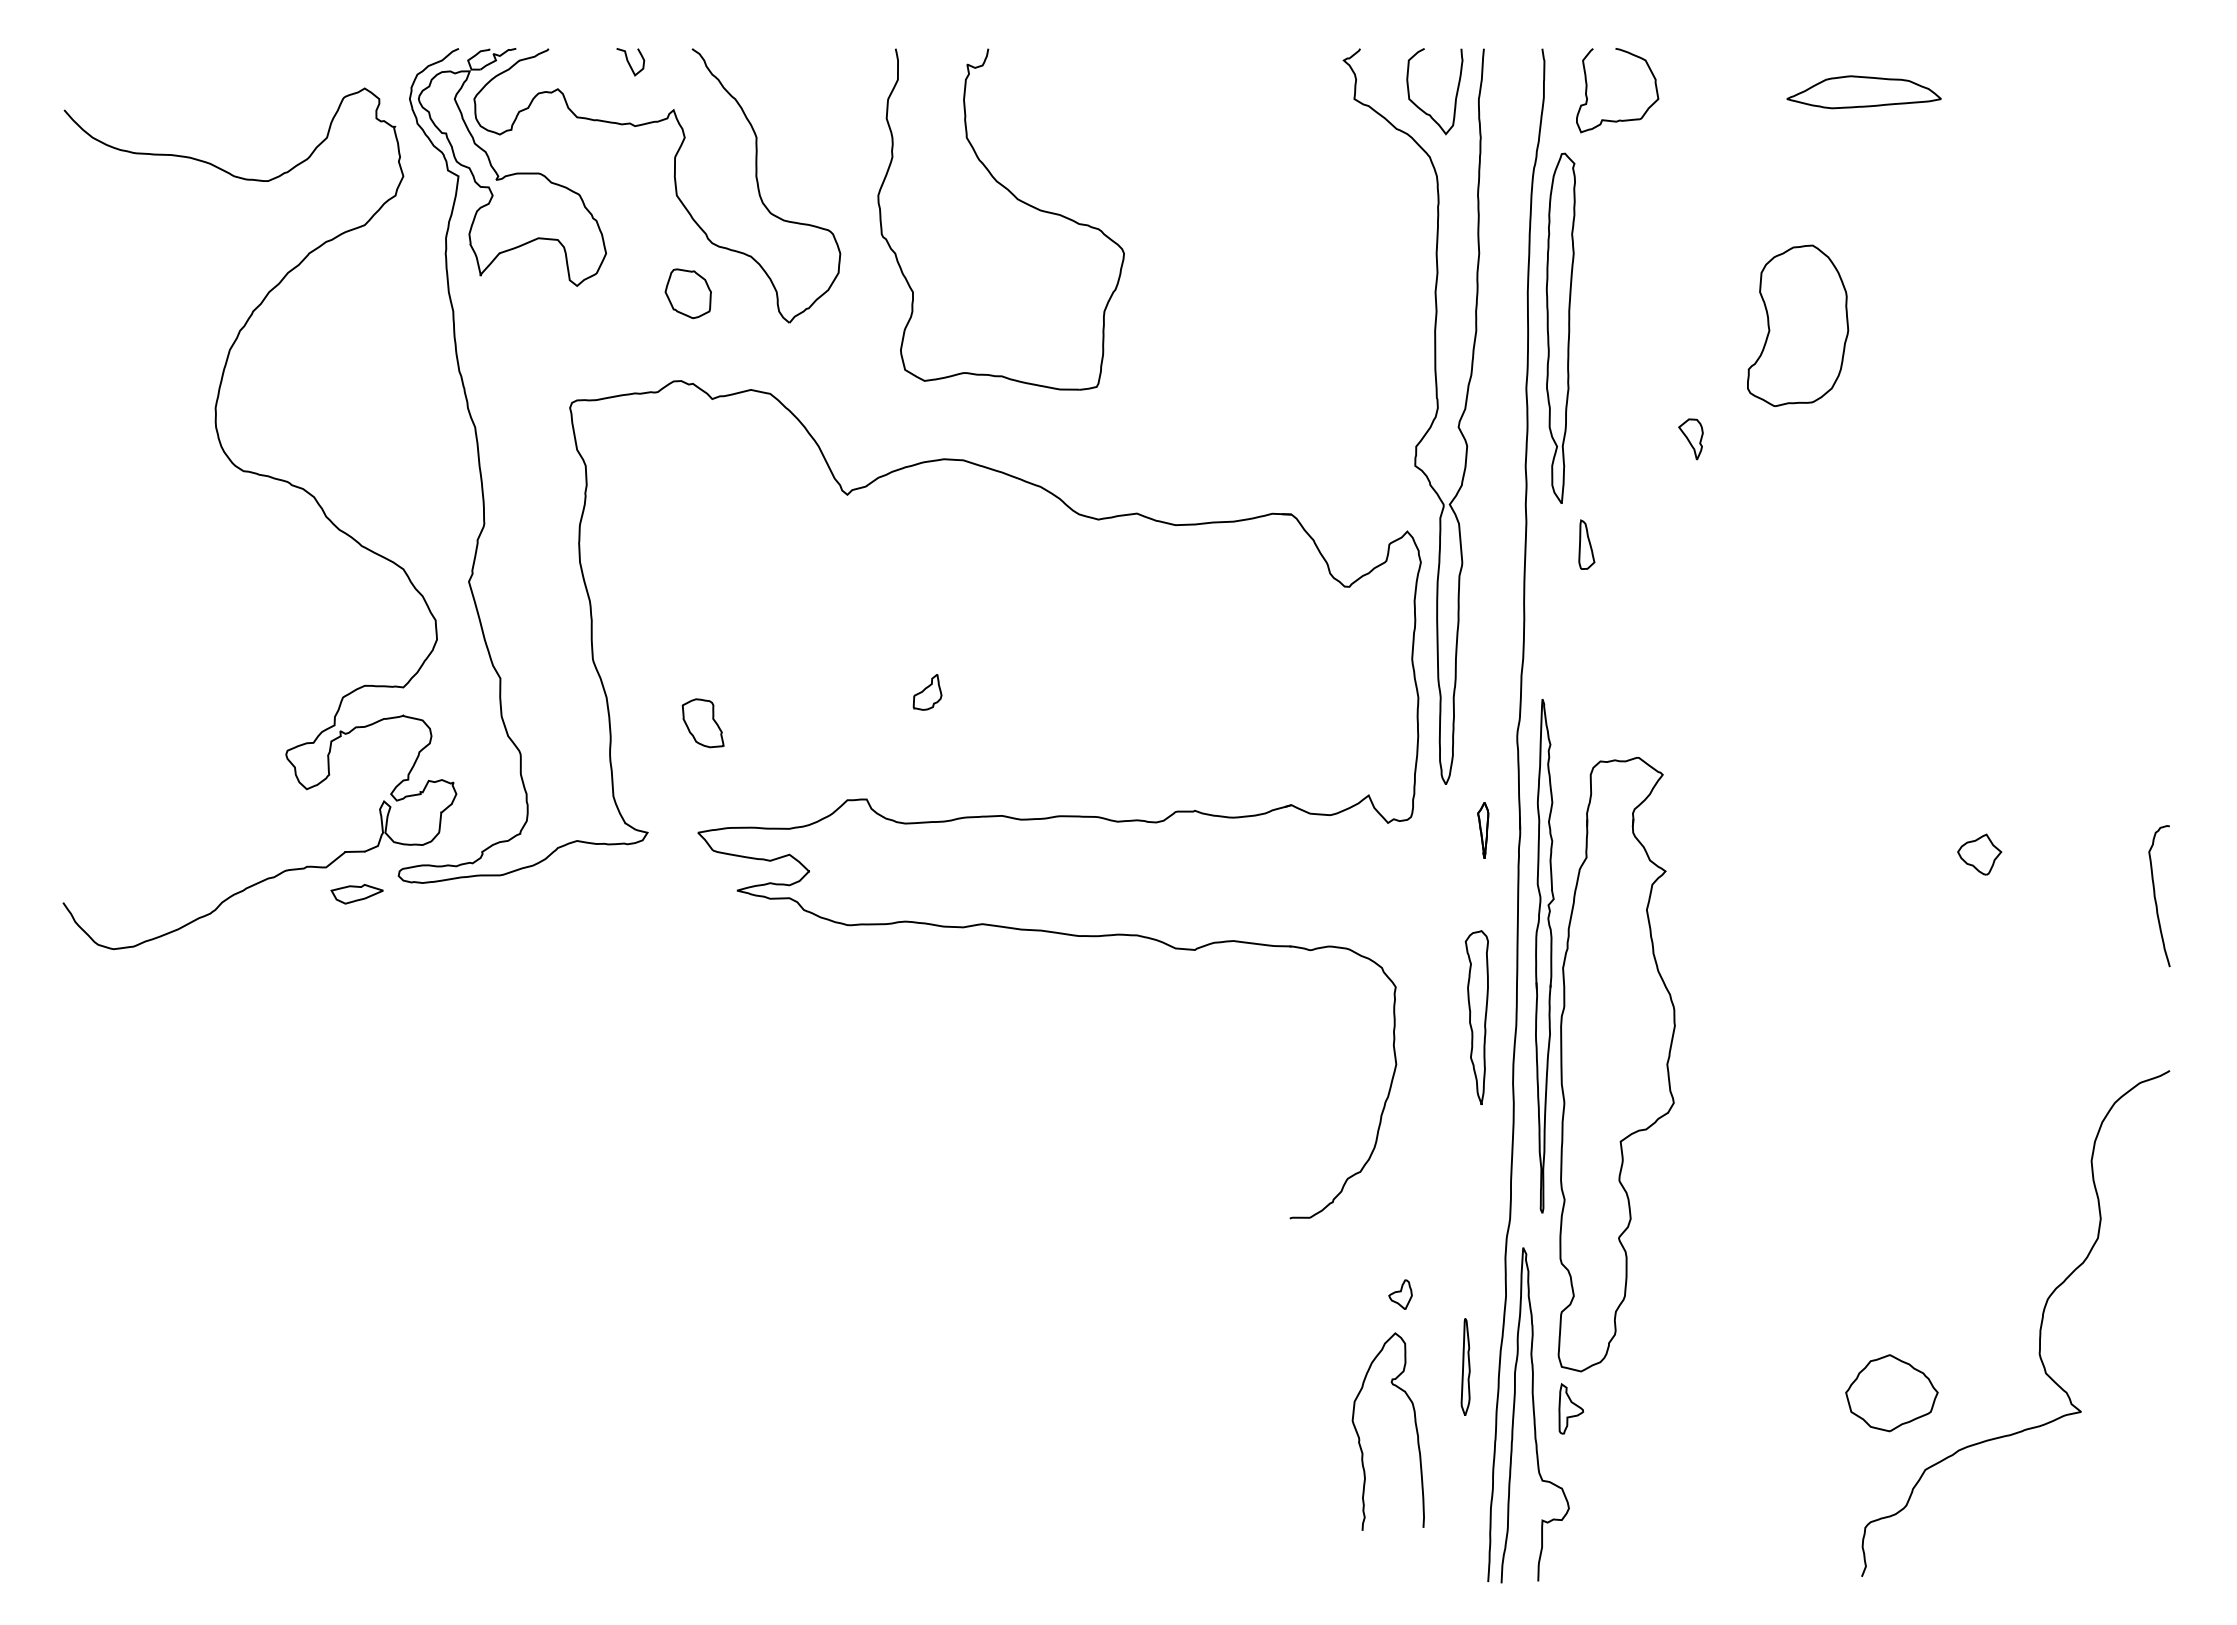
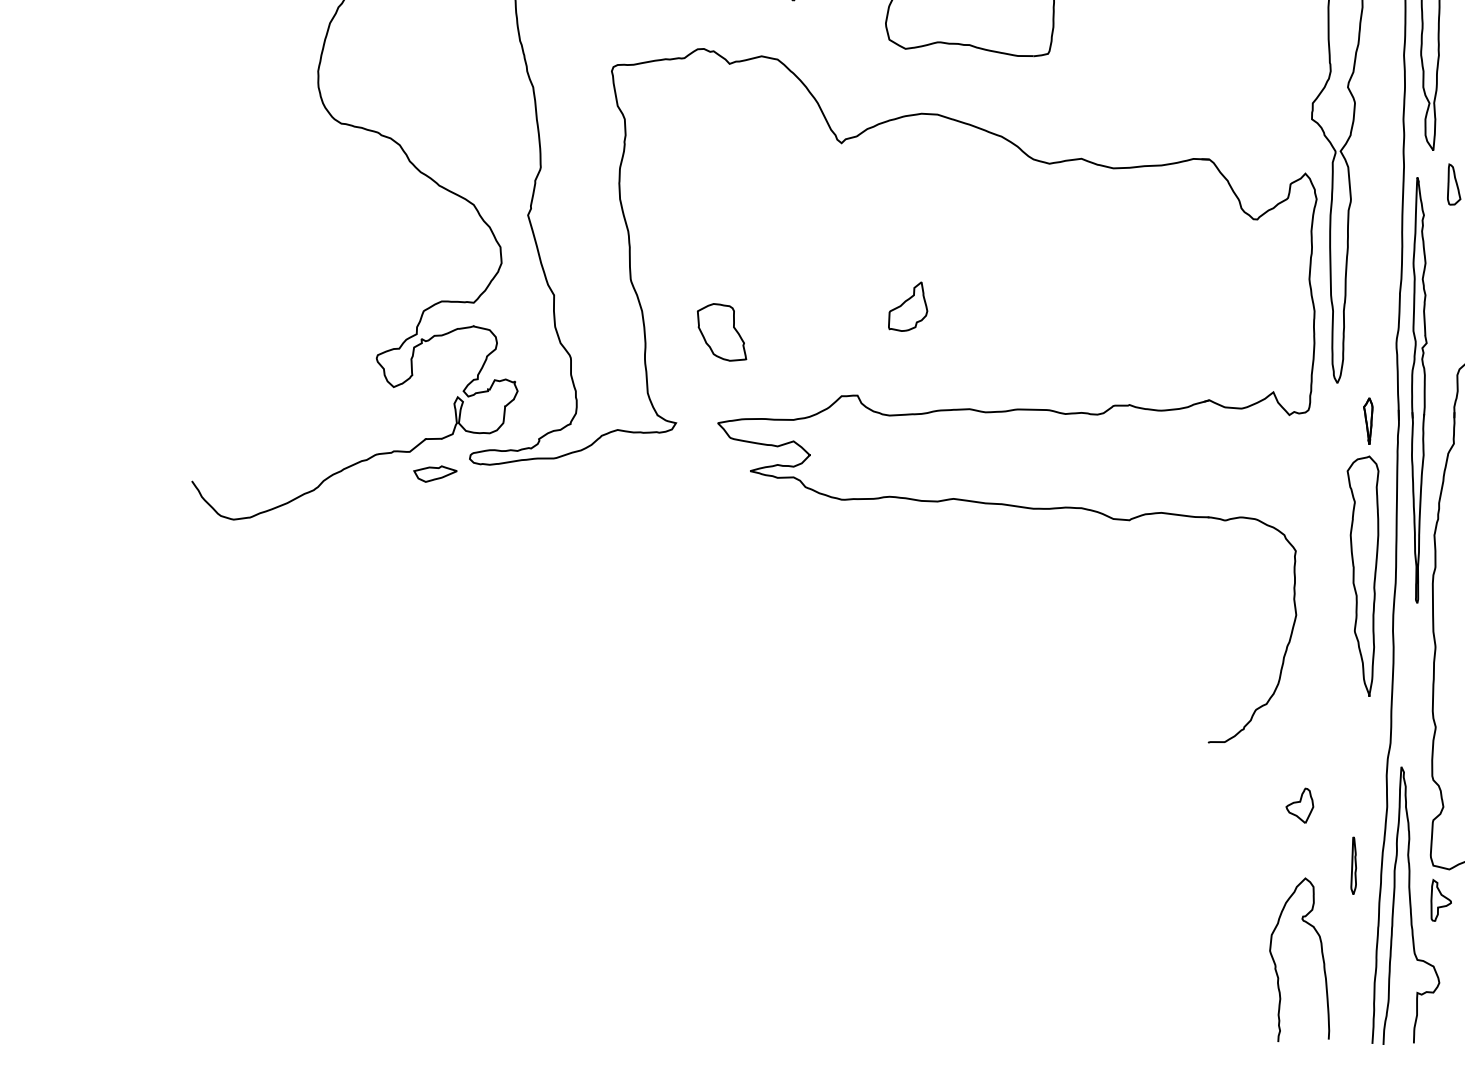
part: (927, 692) -> (907, 306), size x1.67
part: (703, 723) -> (722, 332), size x1.43
part: (1544, 956) -> (1419, 390), moved
part: (1476, 1017) -> (1362, 576), size x1.67
part: (1400, 1294) -> (1299, 805), size x1.43
part: (1465, 1366) -> (1353, 865), size x0.71
curve: (1414, 1423) -> (1321, 953), moved

